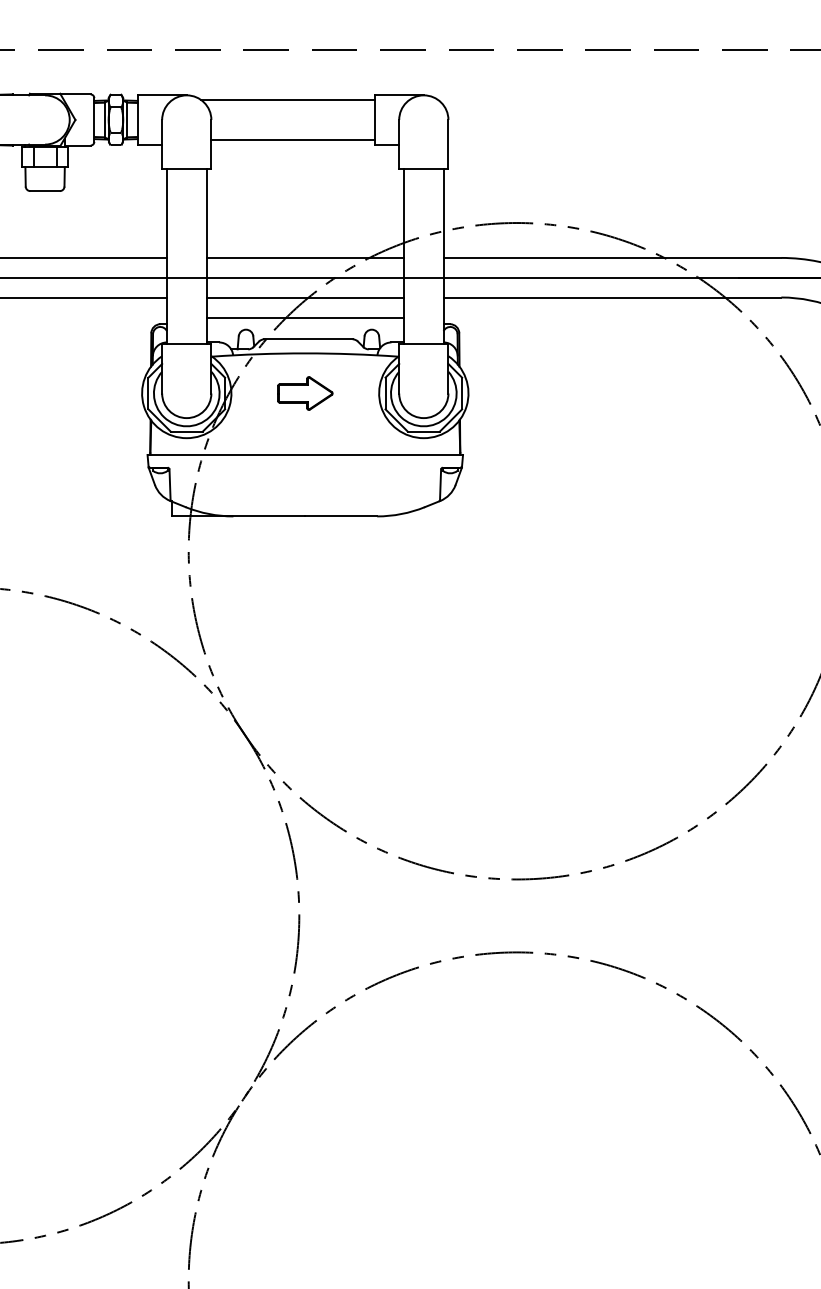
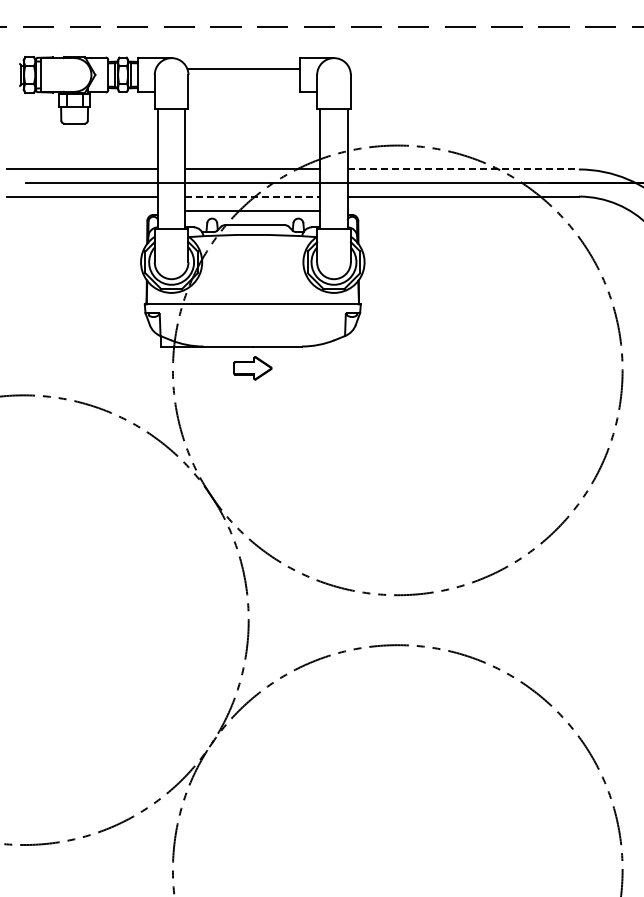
line: (287, 100) -> (240, 61), removed
line: (293, 139) -> (244, 68), moved
line: (612, 257) -> (463, 169), solid -> dashed
line: (304, 297) -> (252, 196), solid -> dashed
part: (304, 393) -> (252, 368), moved

